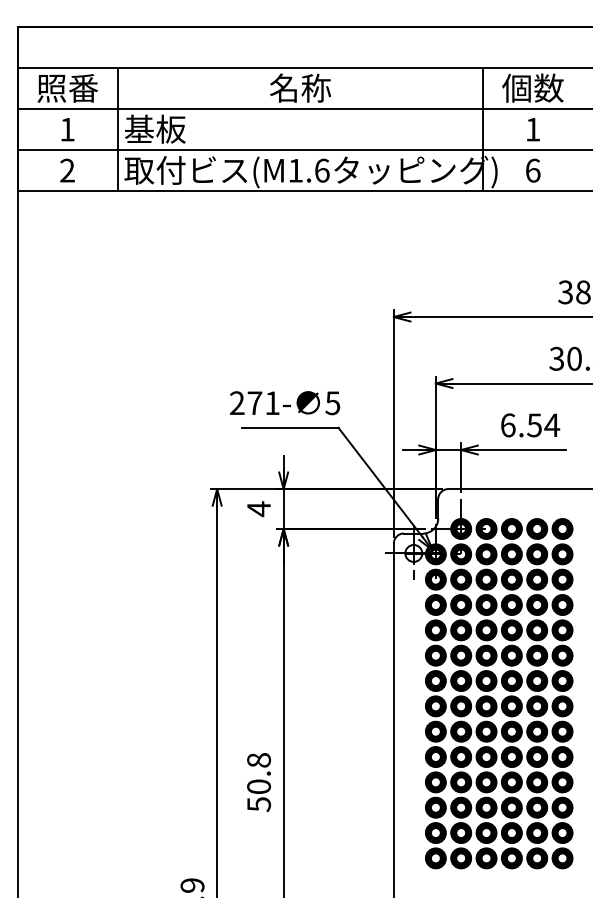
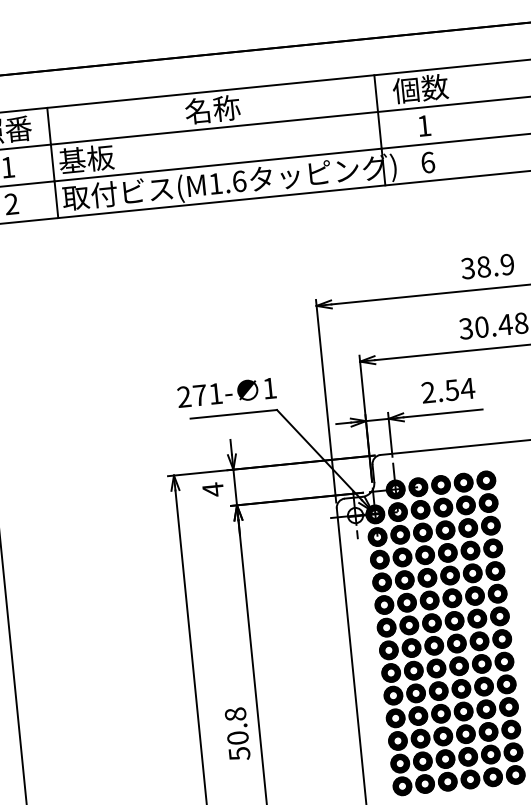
text: (332, 403) -> (269, 388), 5 -> 1
text: (507, 425) -> (427, 392), 6.54 -> 2.54

